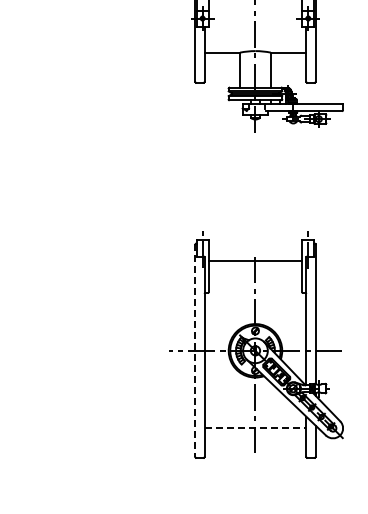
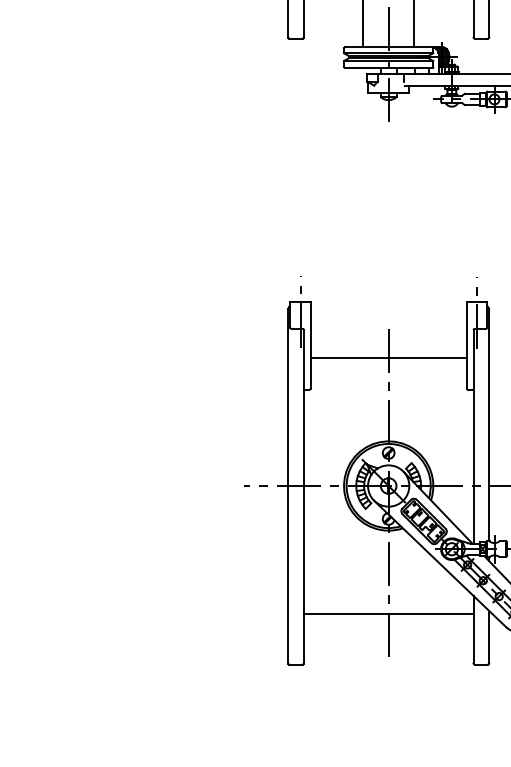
line: (255, 260) -> (388, 357), moved
line: (195, 351) -> (288, 487), dashed -> solid
line: (255, 427) -> (388, 613), dashed -> solid

